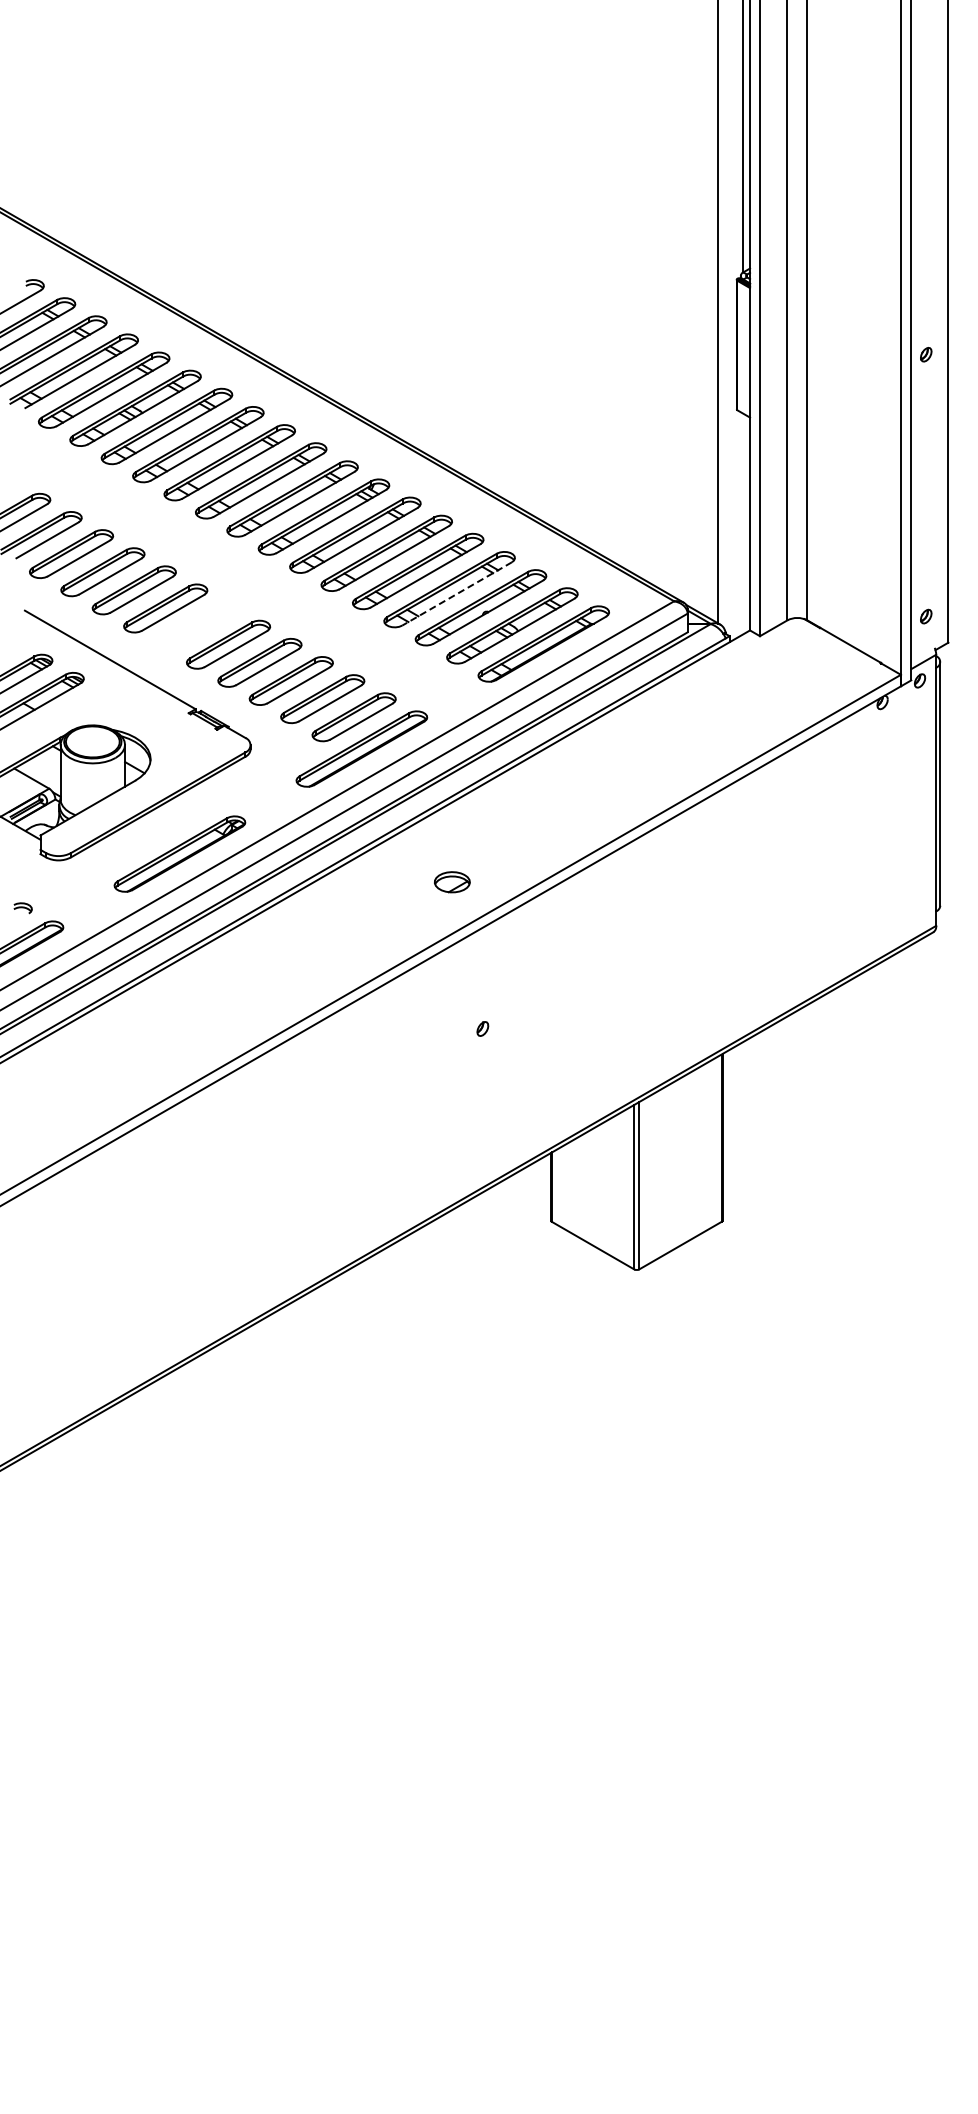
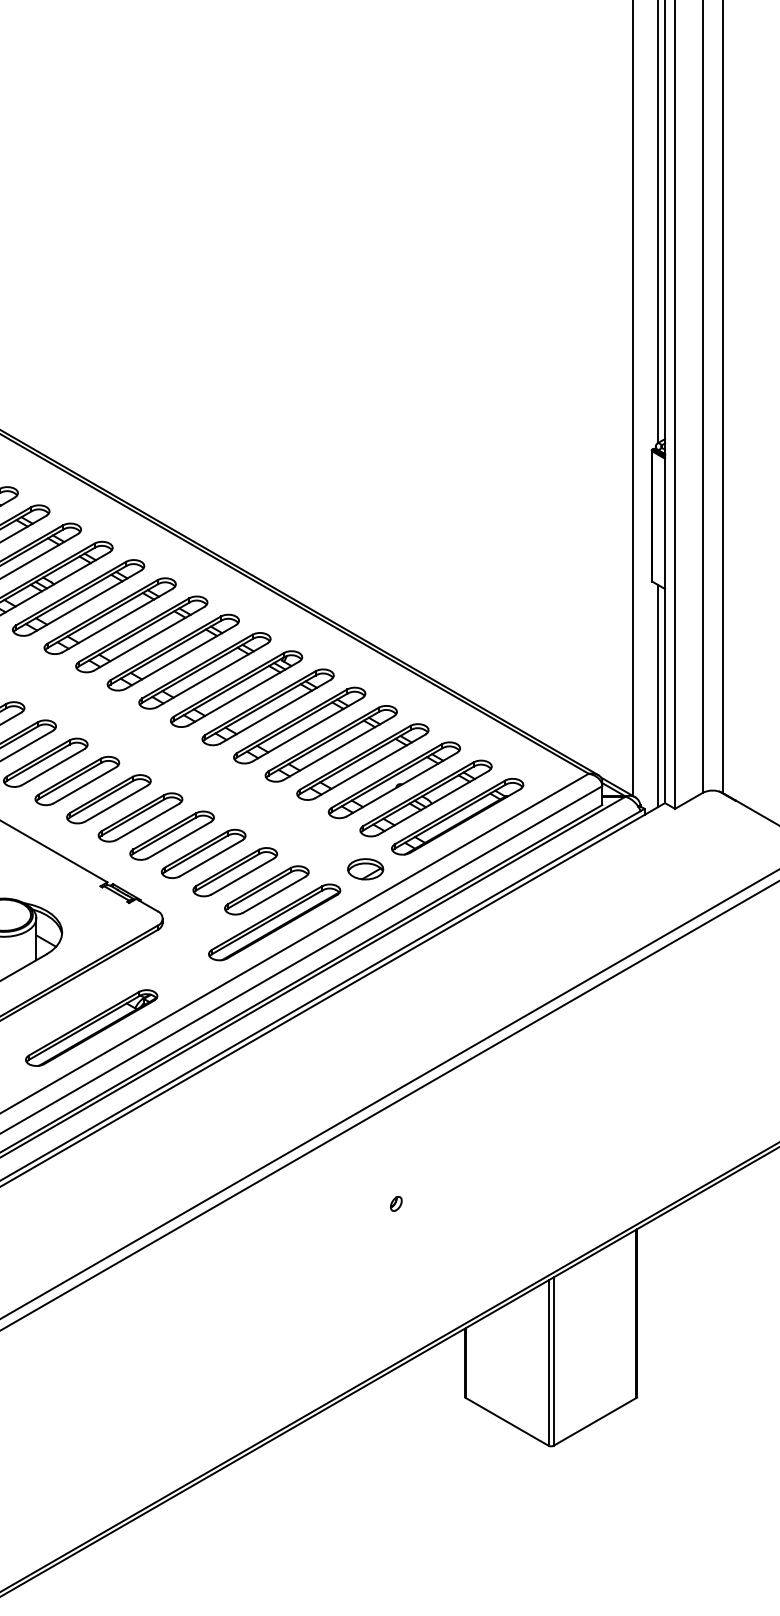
line: (743, 523) -> (658, 695), added
line: (456, 594) -> (369, 766), dashed -> solid
part: (196, 626) -> (108, 799), added
part: (452, 882) -> (365, 869), moved

